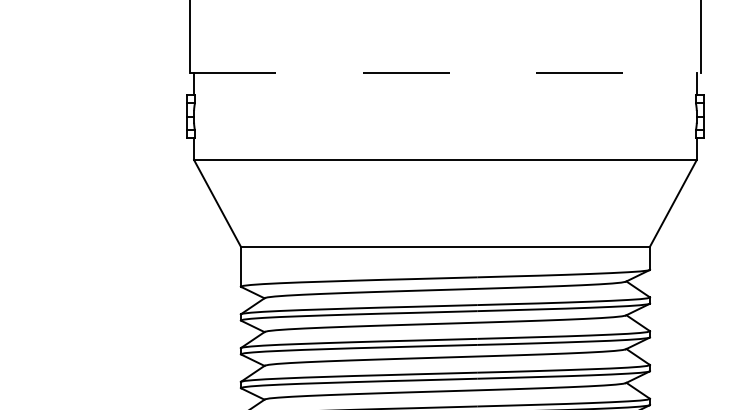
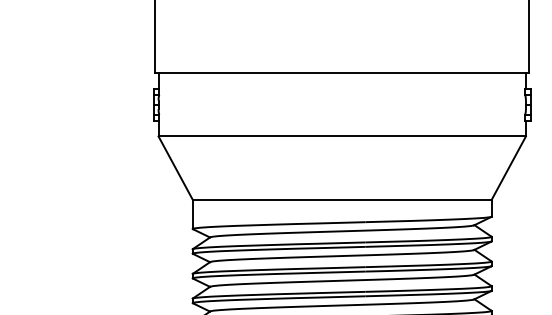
line: (445, 73) -> (342, 73), dashed -> solid

